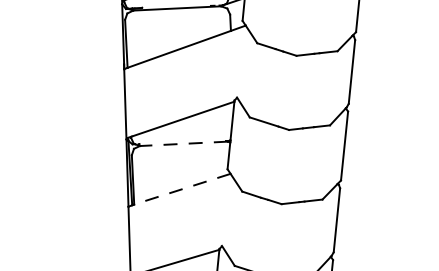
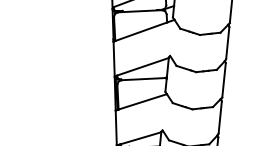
line: (183, 144) -> (143, 79), dashed -> solid
line: (181, 190) -> (142, 102), dashed -> solid

